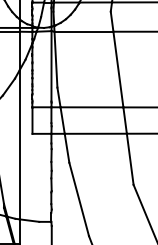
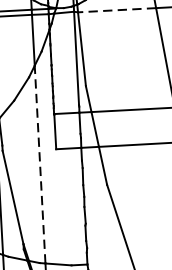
line: (83, 31) -> (116, 9), solid -> dashed
line: (19, 144) -> (39, 164), solid -> dashed

